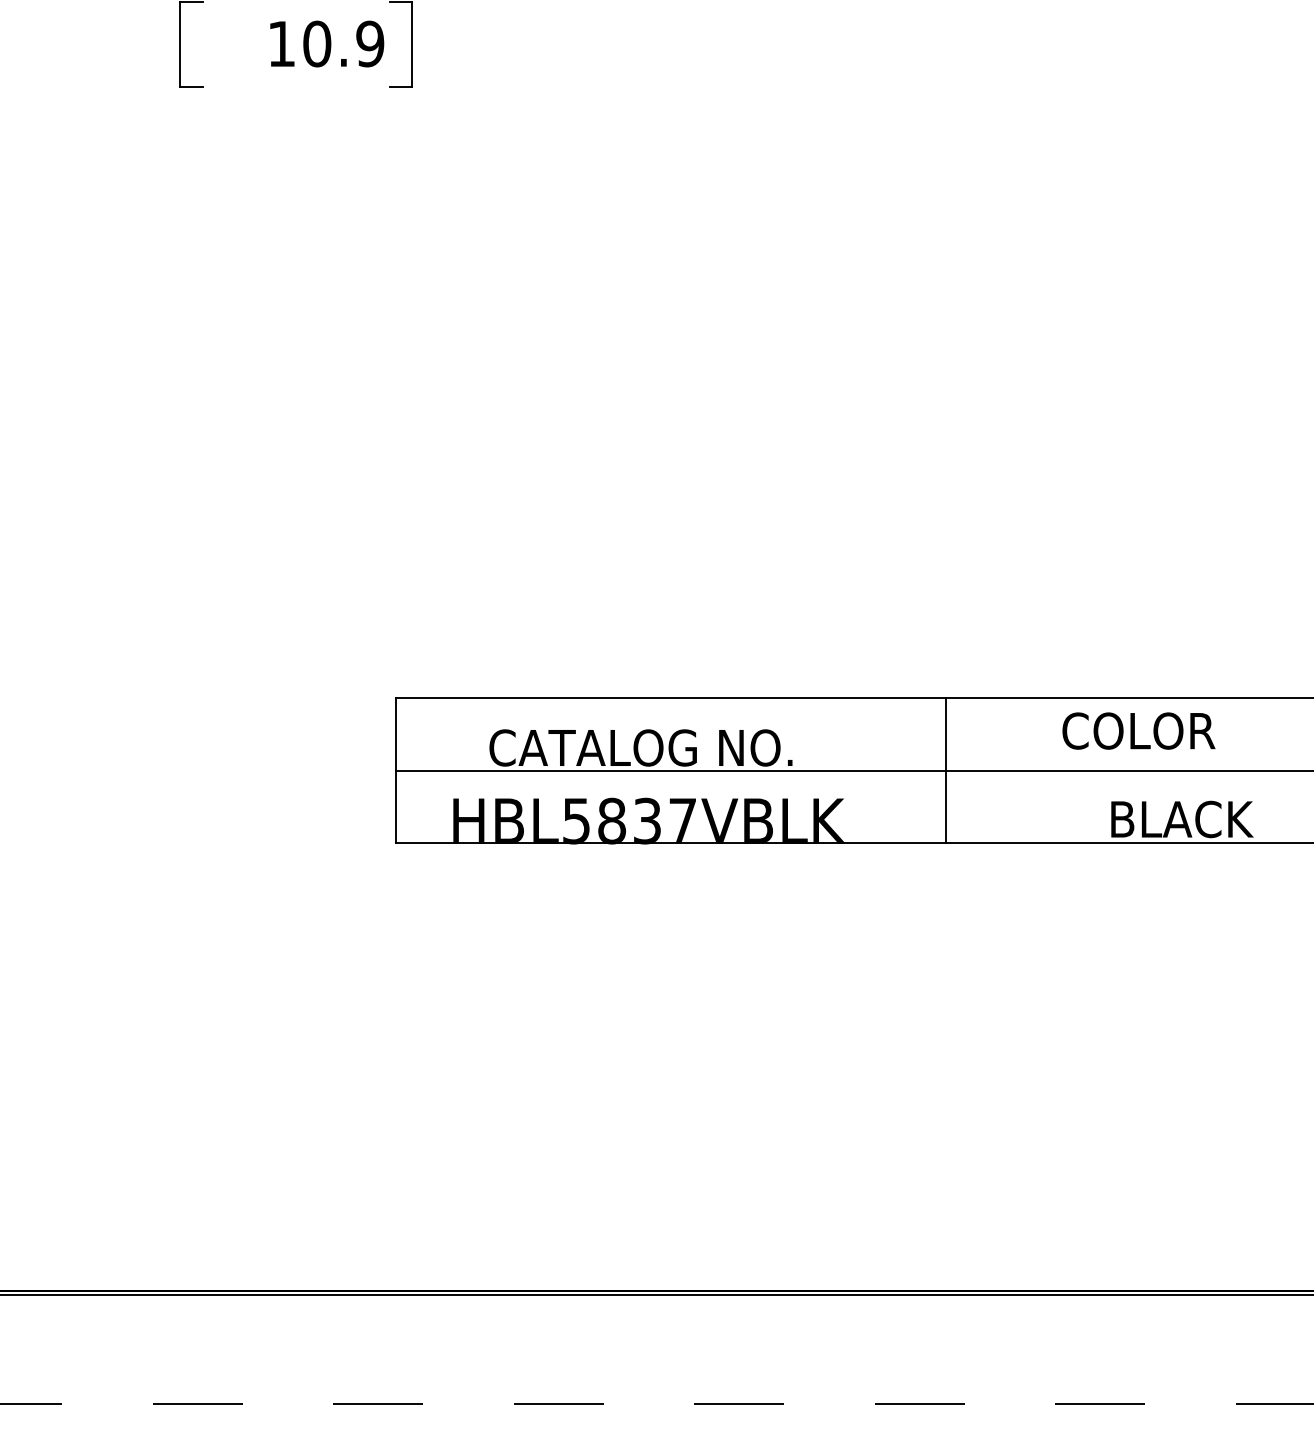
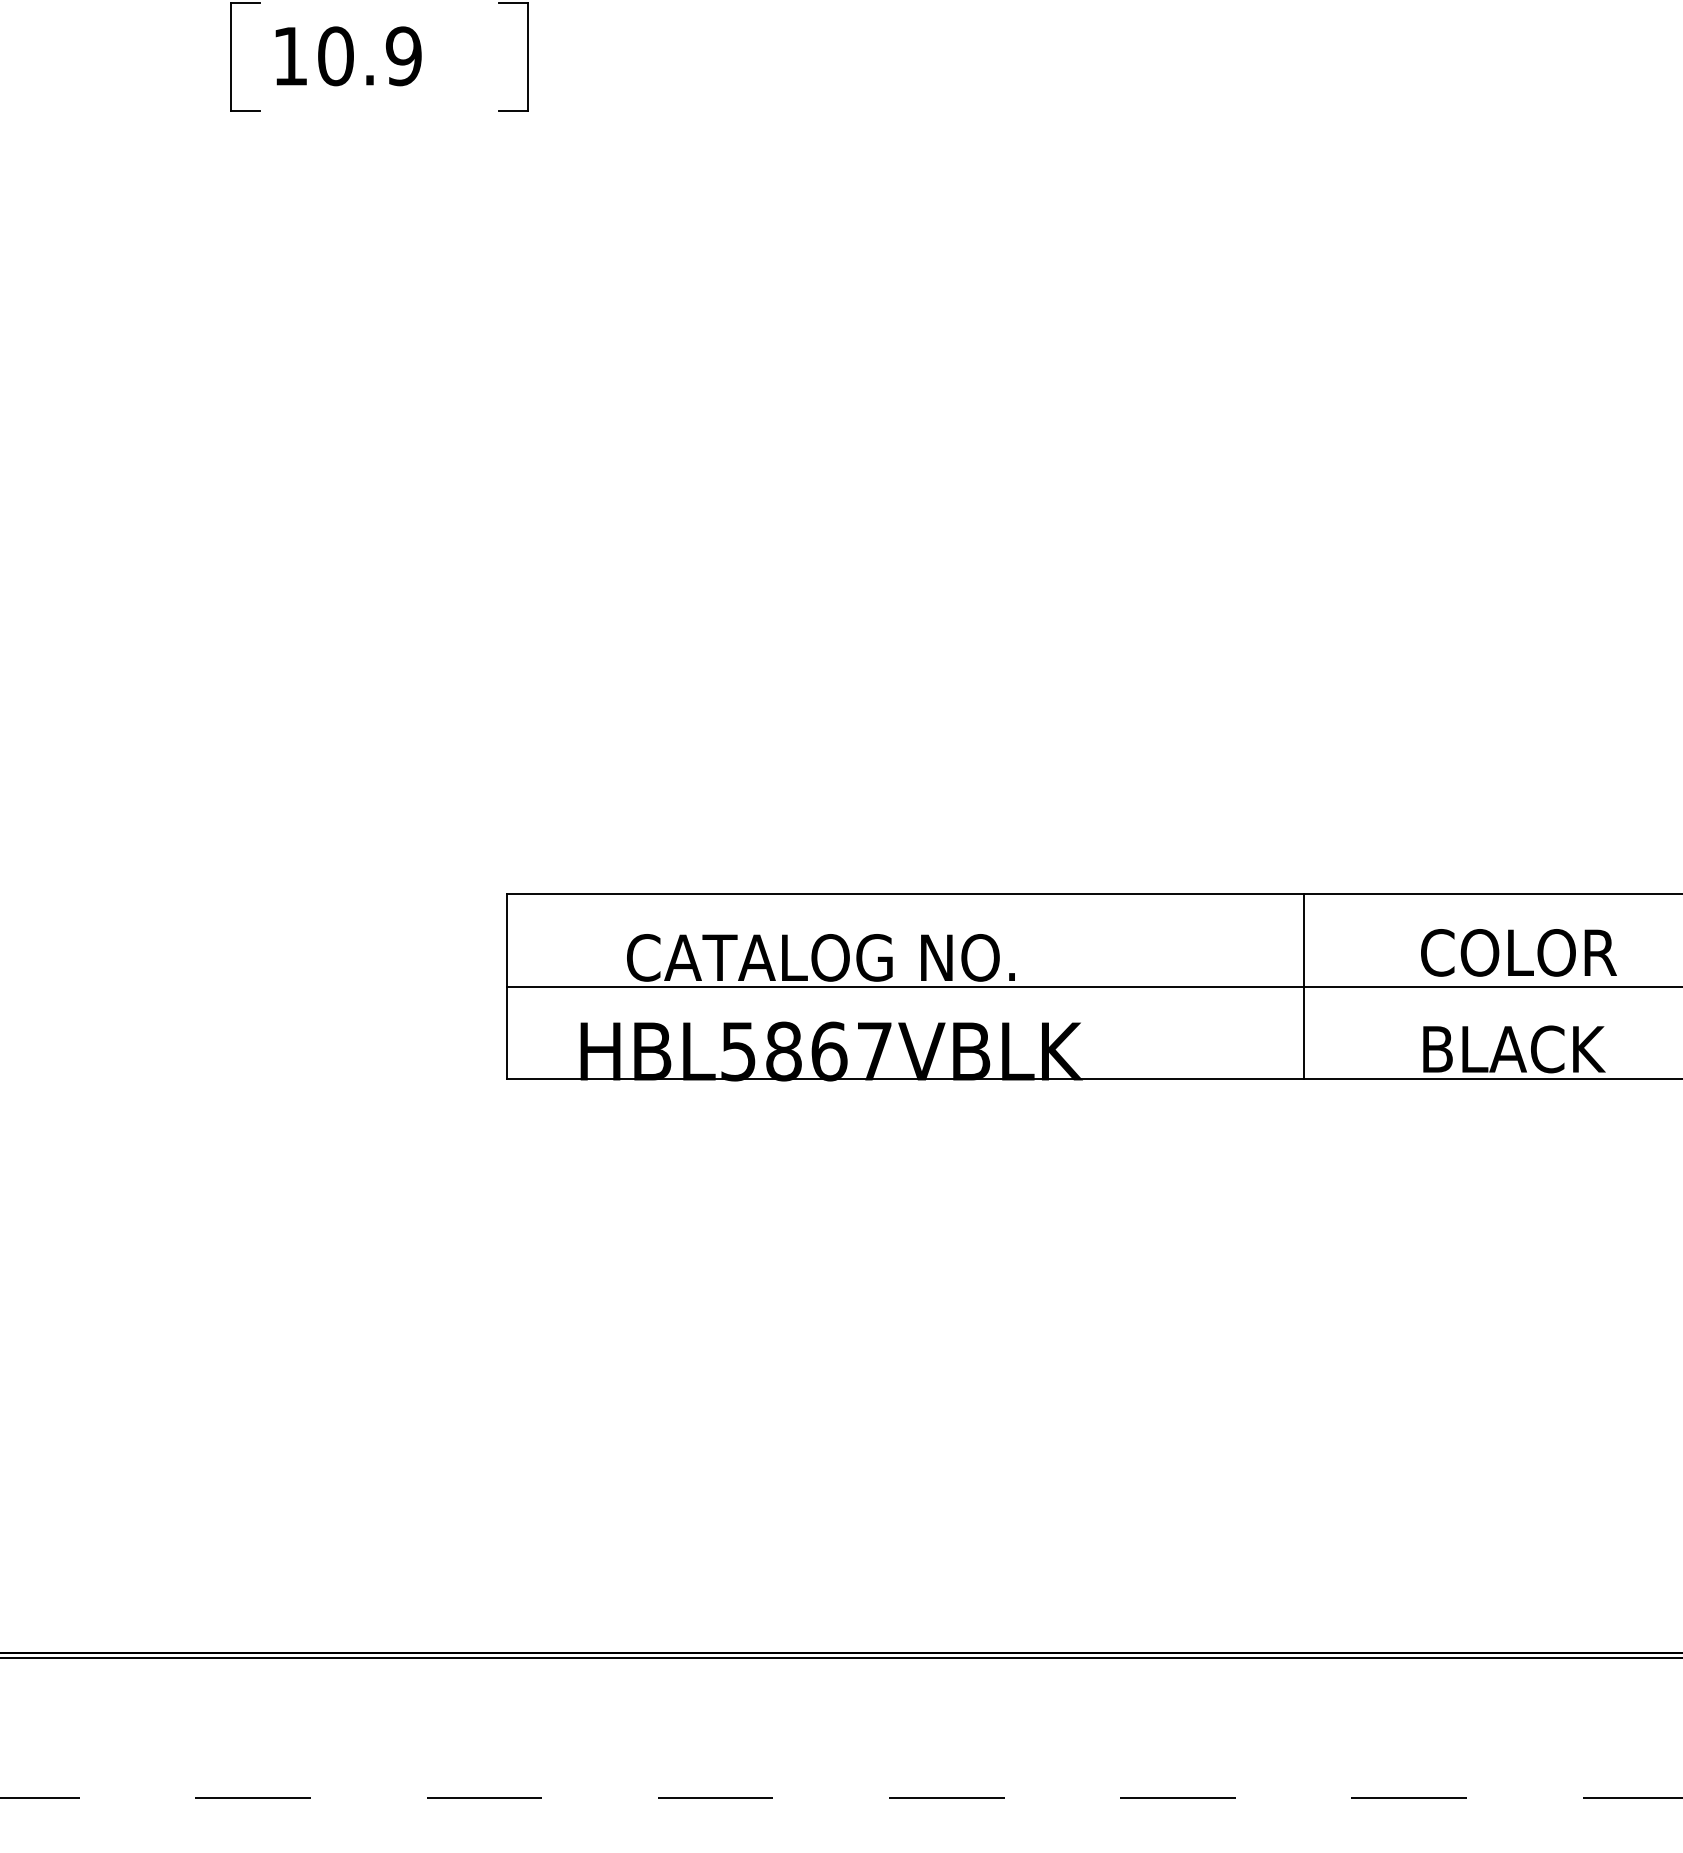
text: (327, 43) -> (349, 55), moved
text: (1138, 730) -> (1518, 952), moved
line: (946, 770) -> (1304, 986), moved
text: (647, 820) -> (829, 1050), HBL5837VBLK -> HBL5867VBLK

